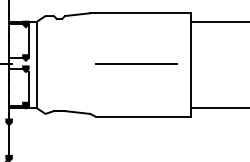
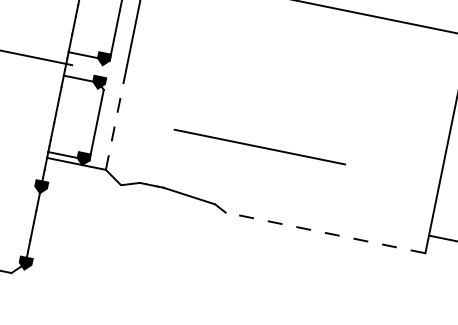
line: (136, 63) -> (260, 146), moved
line: (37, 85) -> (116, 122), solid -> dashed
line: (143, 116) -> (325, 232), solid -> dashed

